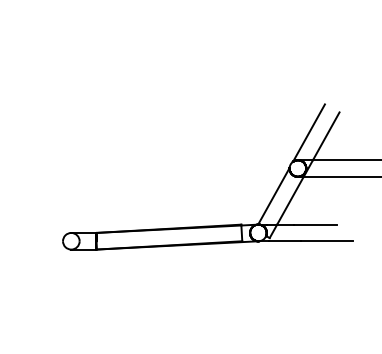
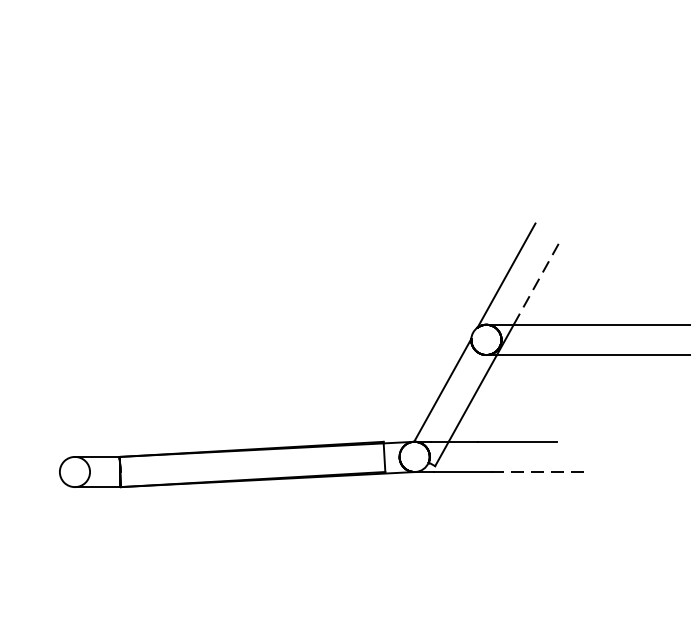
line: (326, 135) -> (538, 279), solid -> dashed
line: (327, 241) -> (540, 472), solid -> dashed

